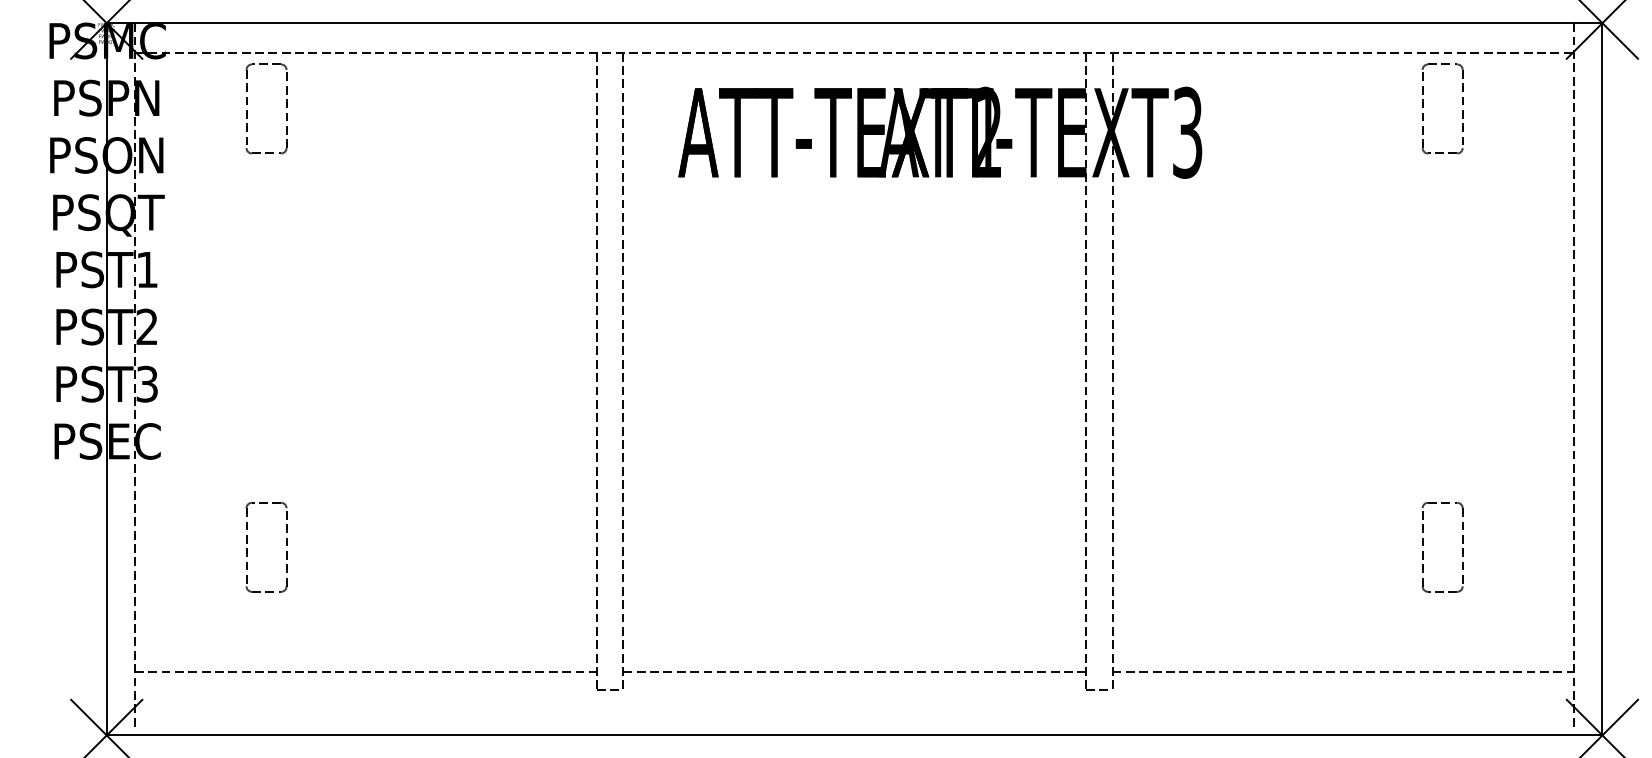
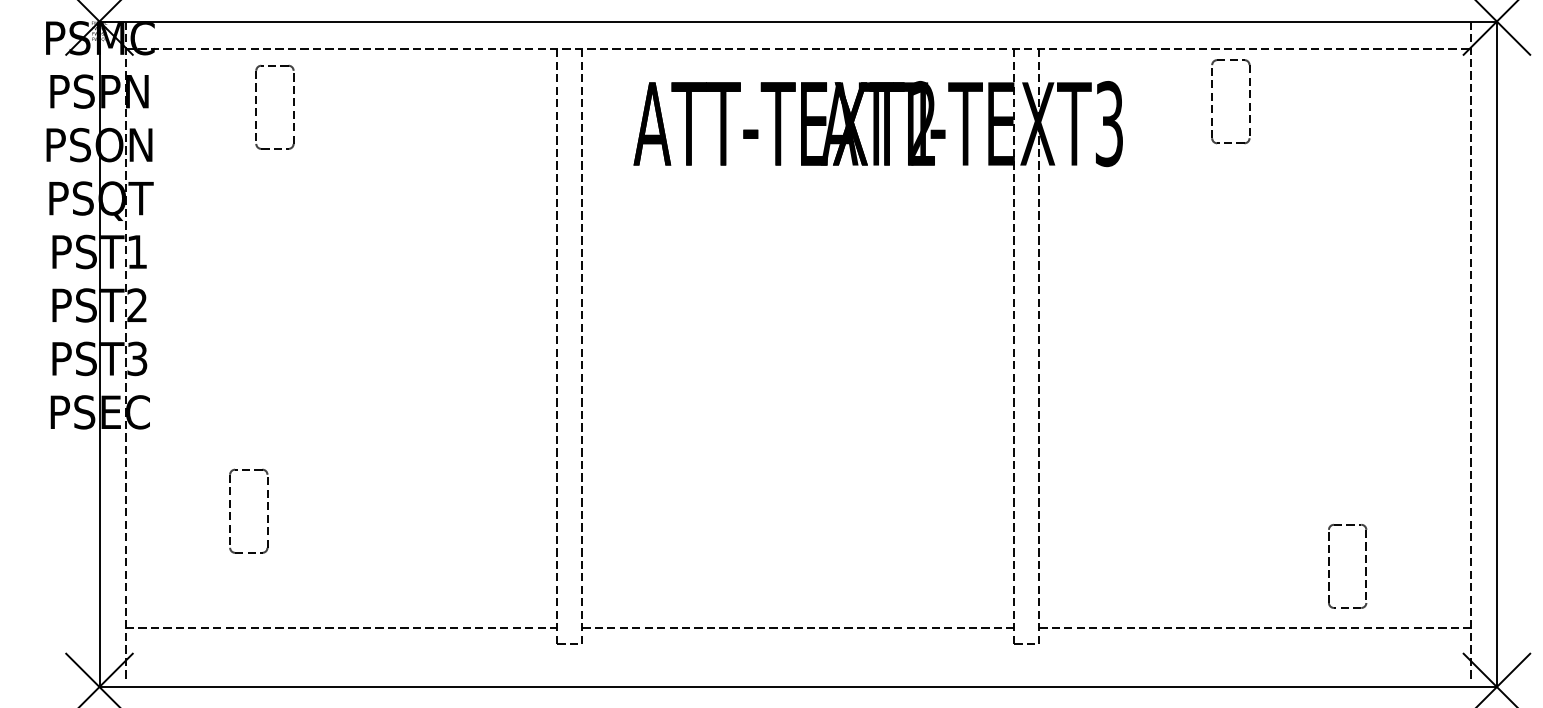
part: (1423, 107) -> (1212, 100), moved
part: (247, 110) -> (257, 108), moved
part: (1423, 545) -> (1329, 564), moved

